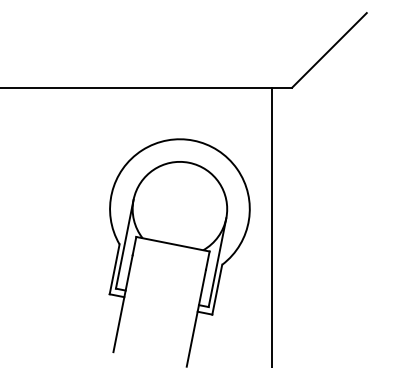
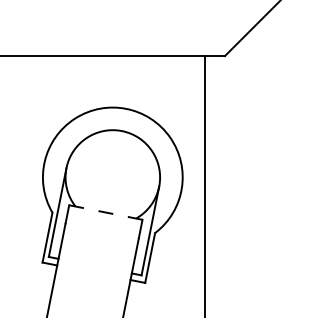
line: (172, 244) -> (105, 212), solid -> dashed

